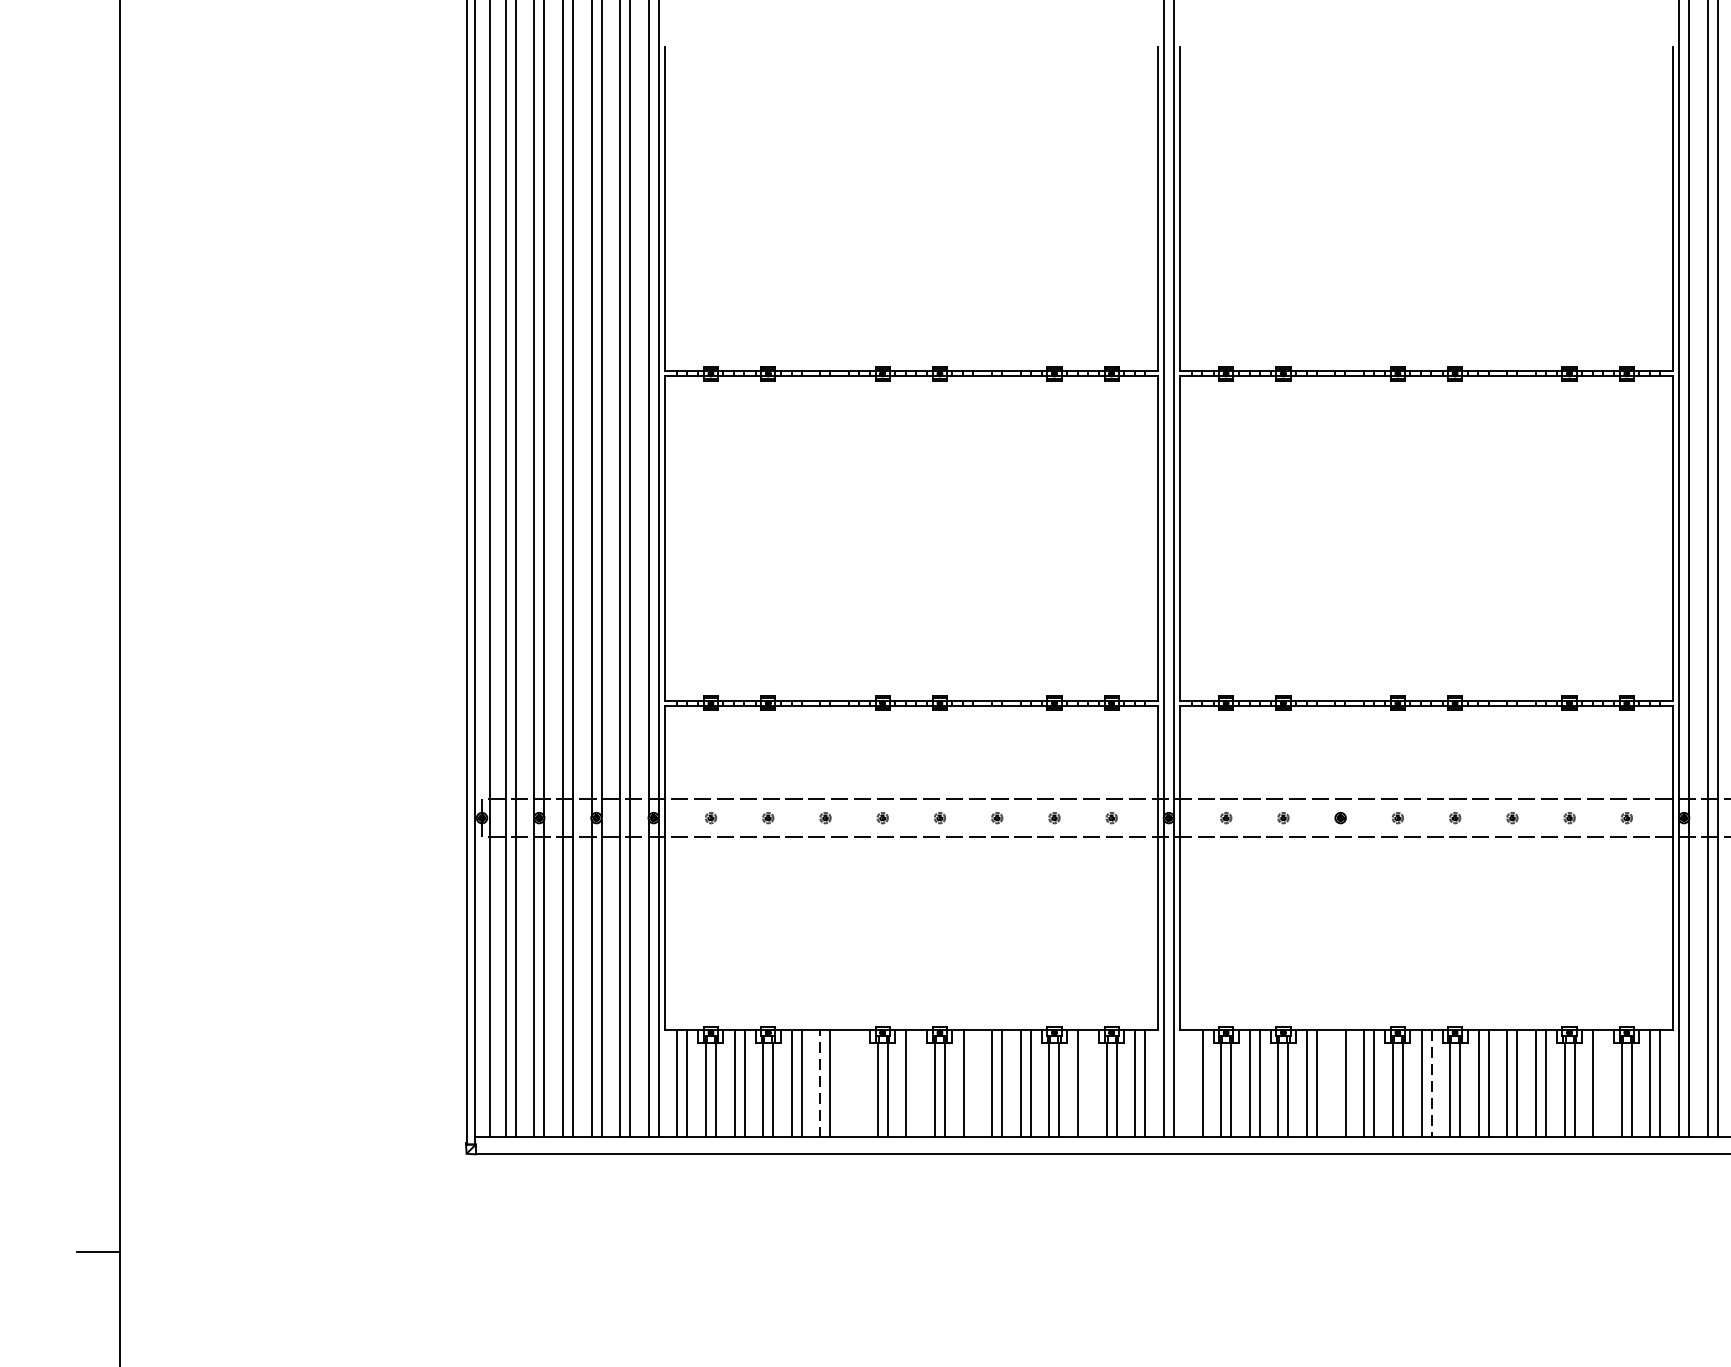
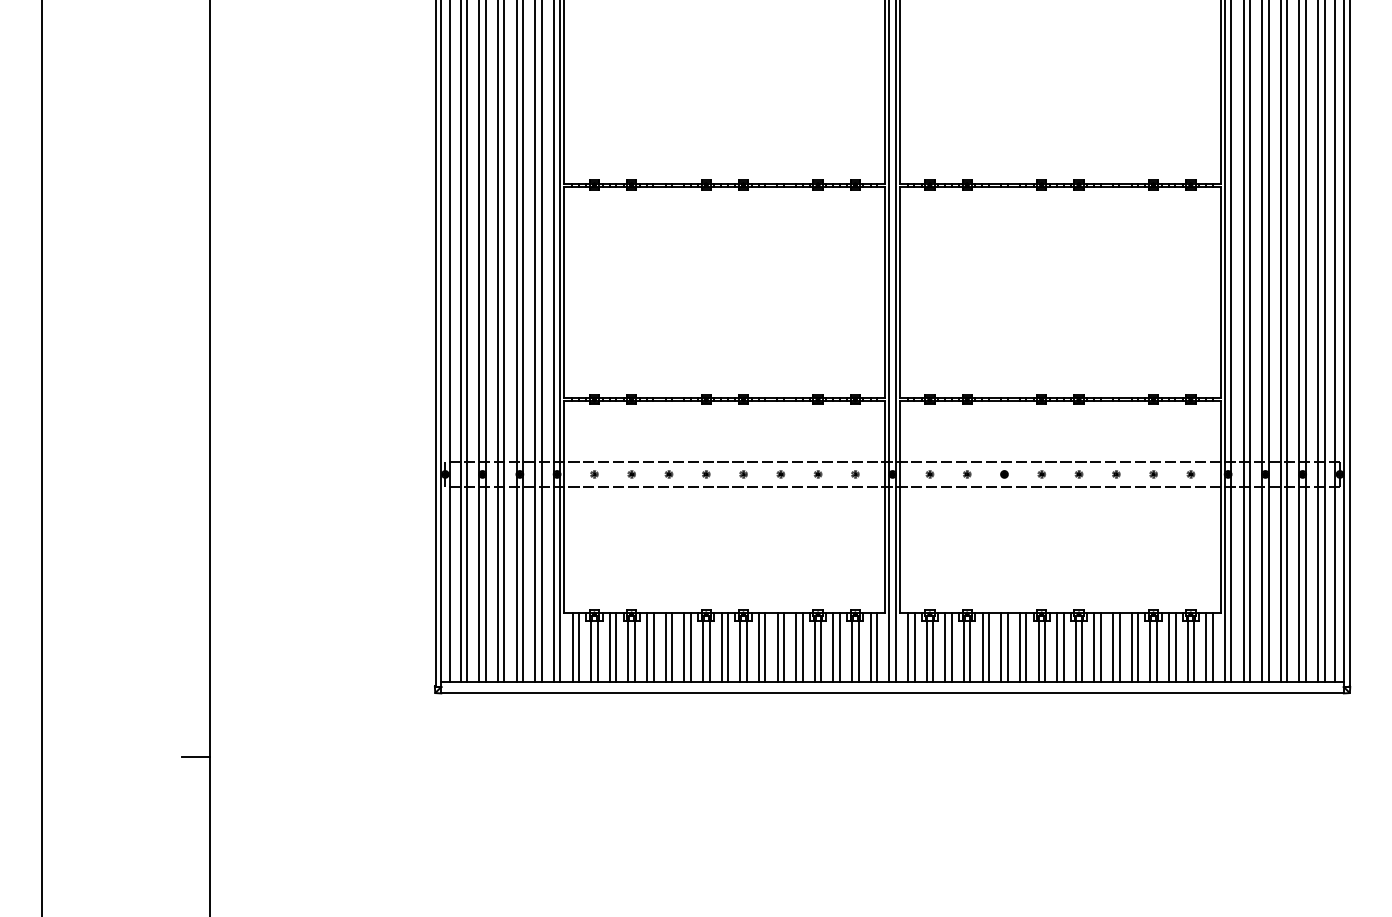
line: (820, 1083) -> (665, 647), dashed -> solid
line: (849, 1083) -> (684, 647), added
line: (858, 1083) -> (690, 647), added
line: (916, 1083) -> (728, 647), added
line: (973, 1083) -> (765, 647), added
line: (1087, 1083) -> (839, 647), added
line: (1193, 1083) -> (908, 647), added
line: (1336, 1083) -> (1001, 647), added
line: (1431, 1083) -> (1063, 647), dashed -> solid
line: (1603, 1083) -> (1175, 647), added

